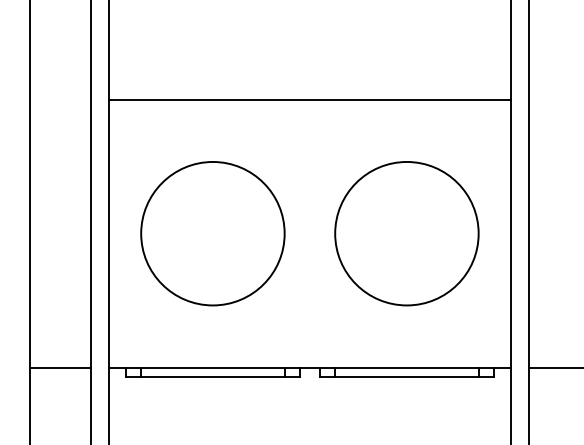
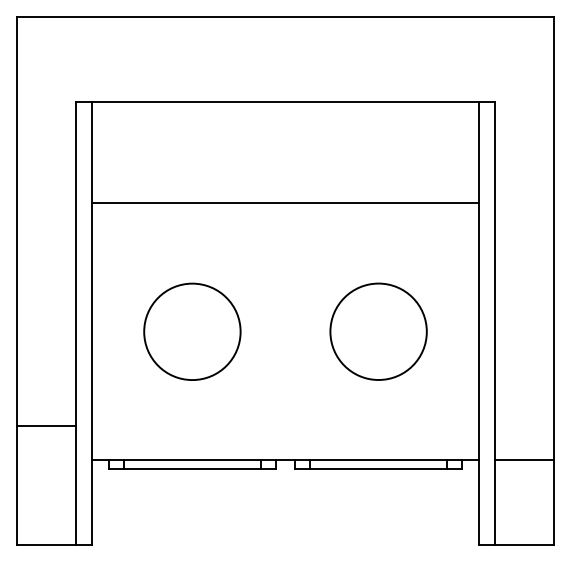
circle: (213, 233) -> (192, 331), size x0.7
circle: (406, 233) -> (378, 331), size x0.7
line: (60, 367) -> (46, 426), moved

